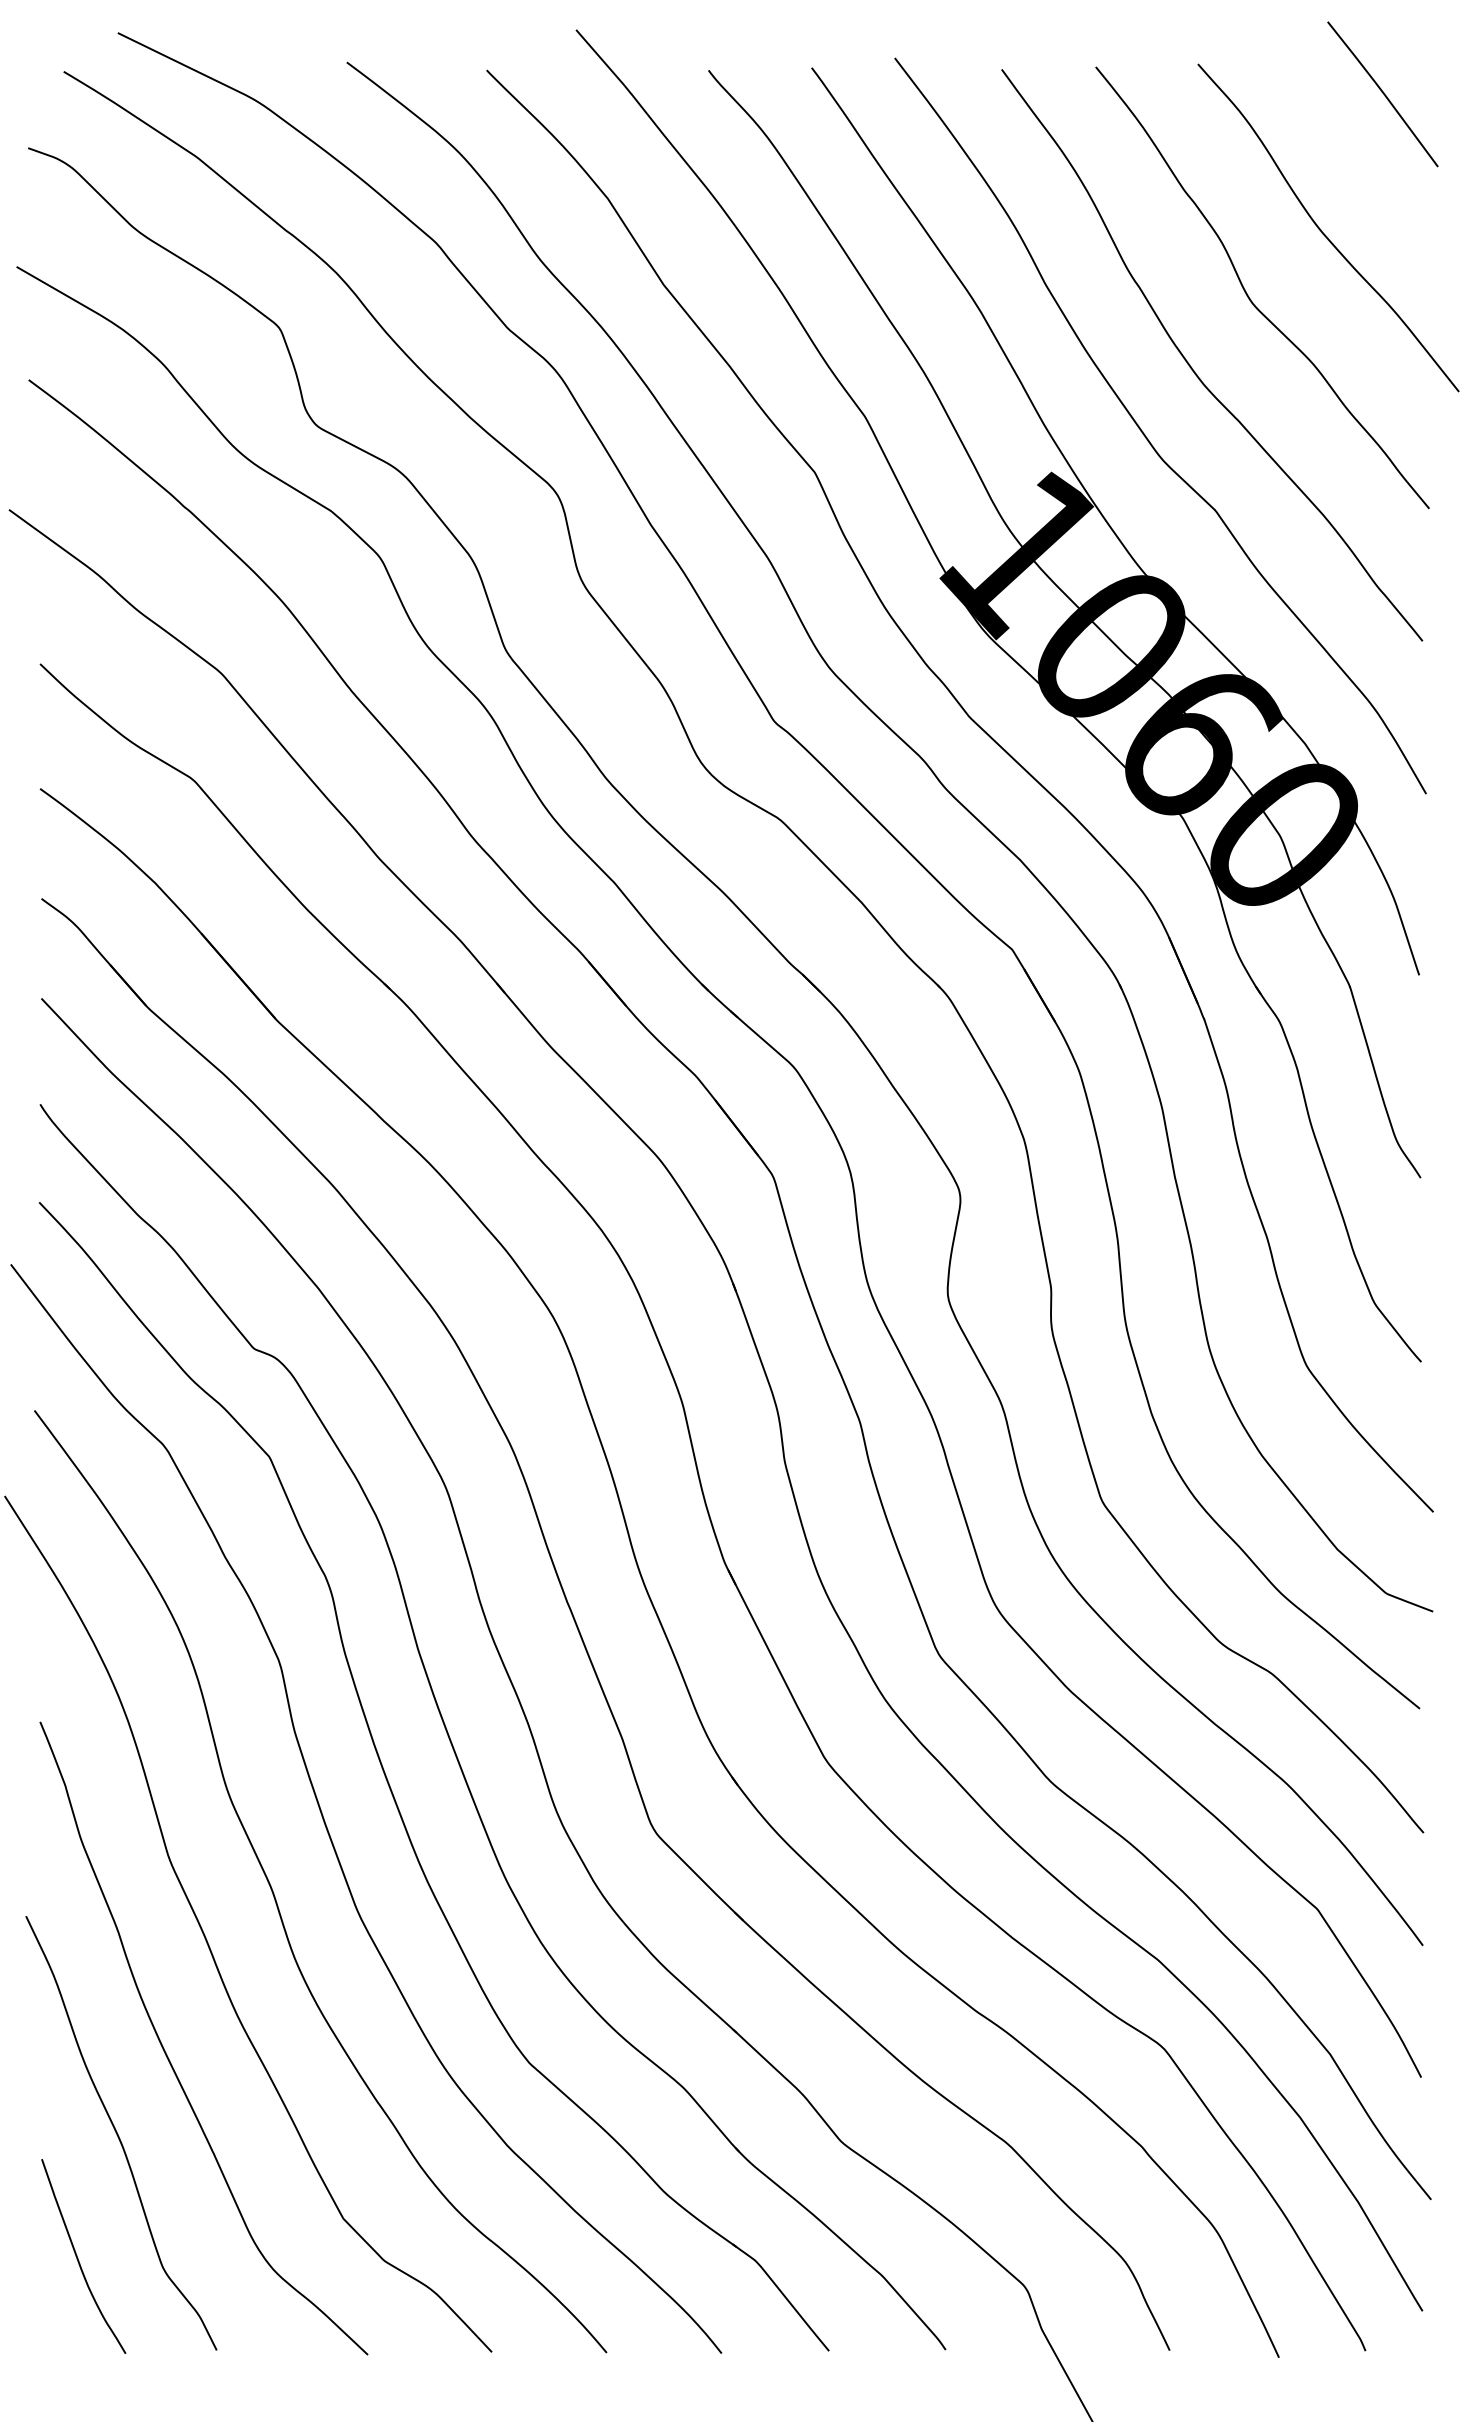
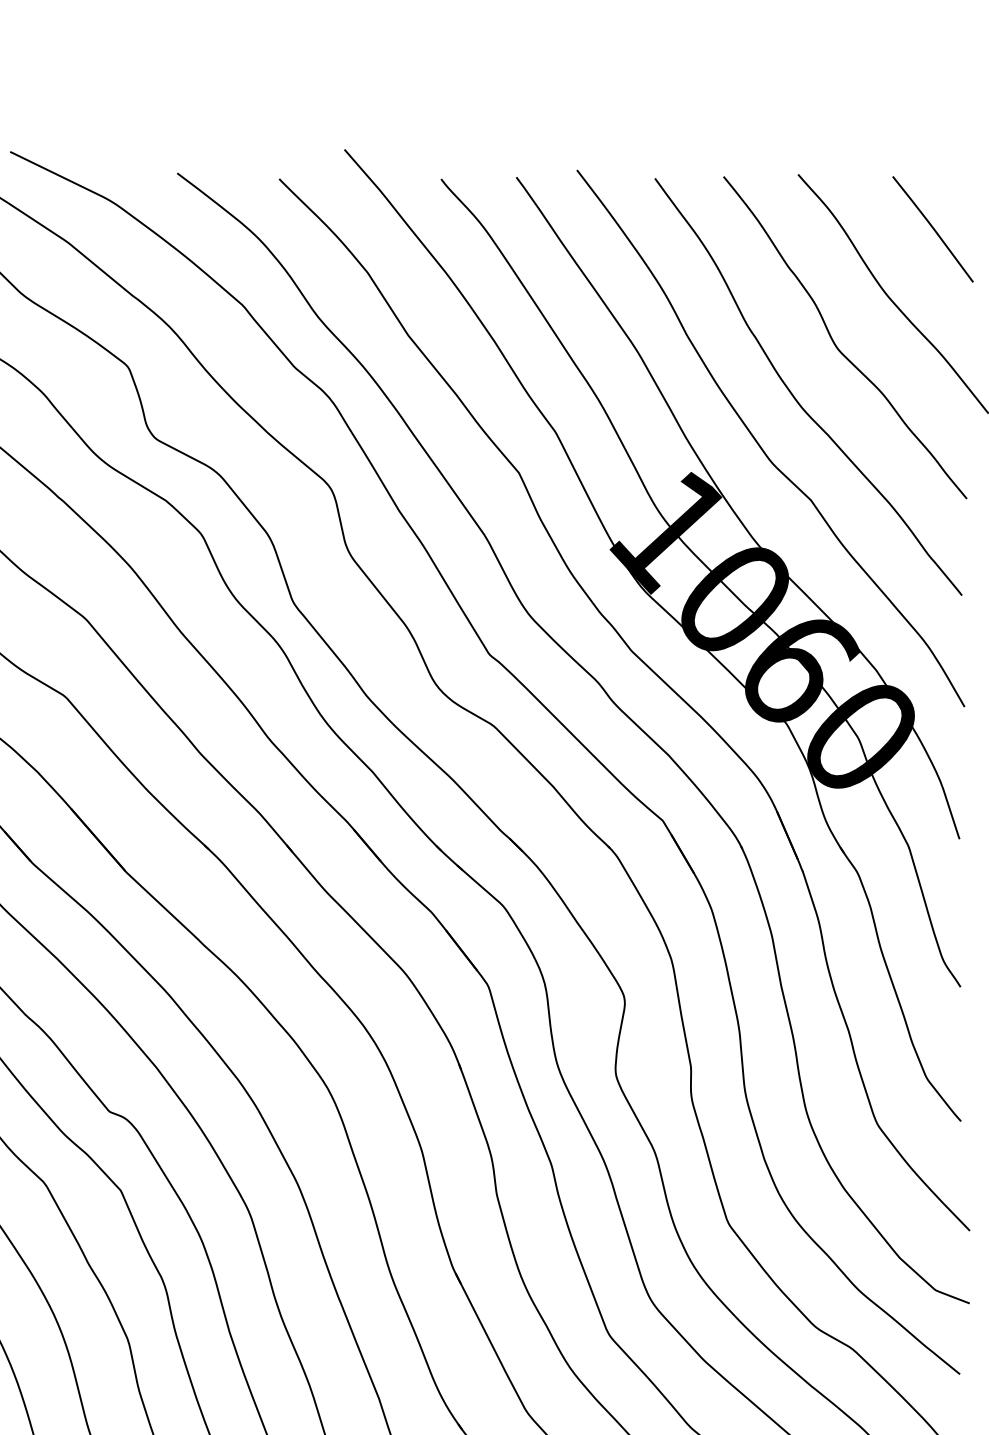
curve: (1382, 93) -> (932, 228), moved

